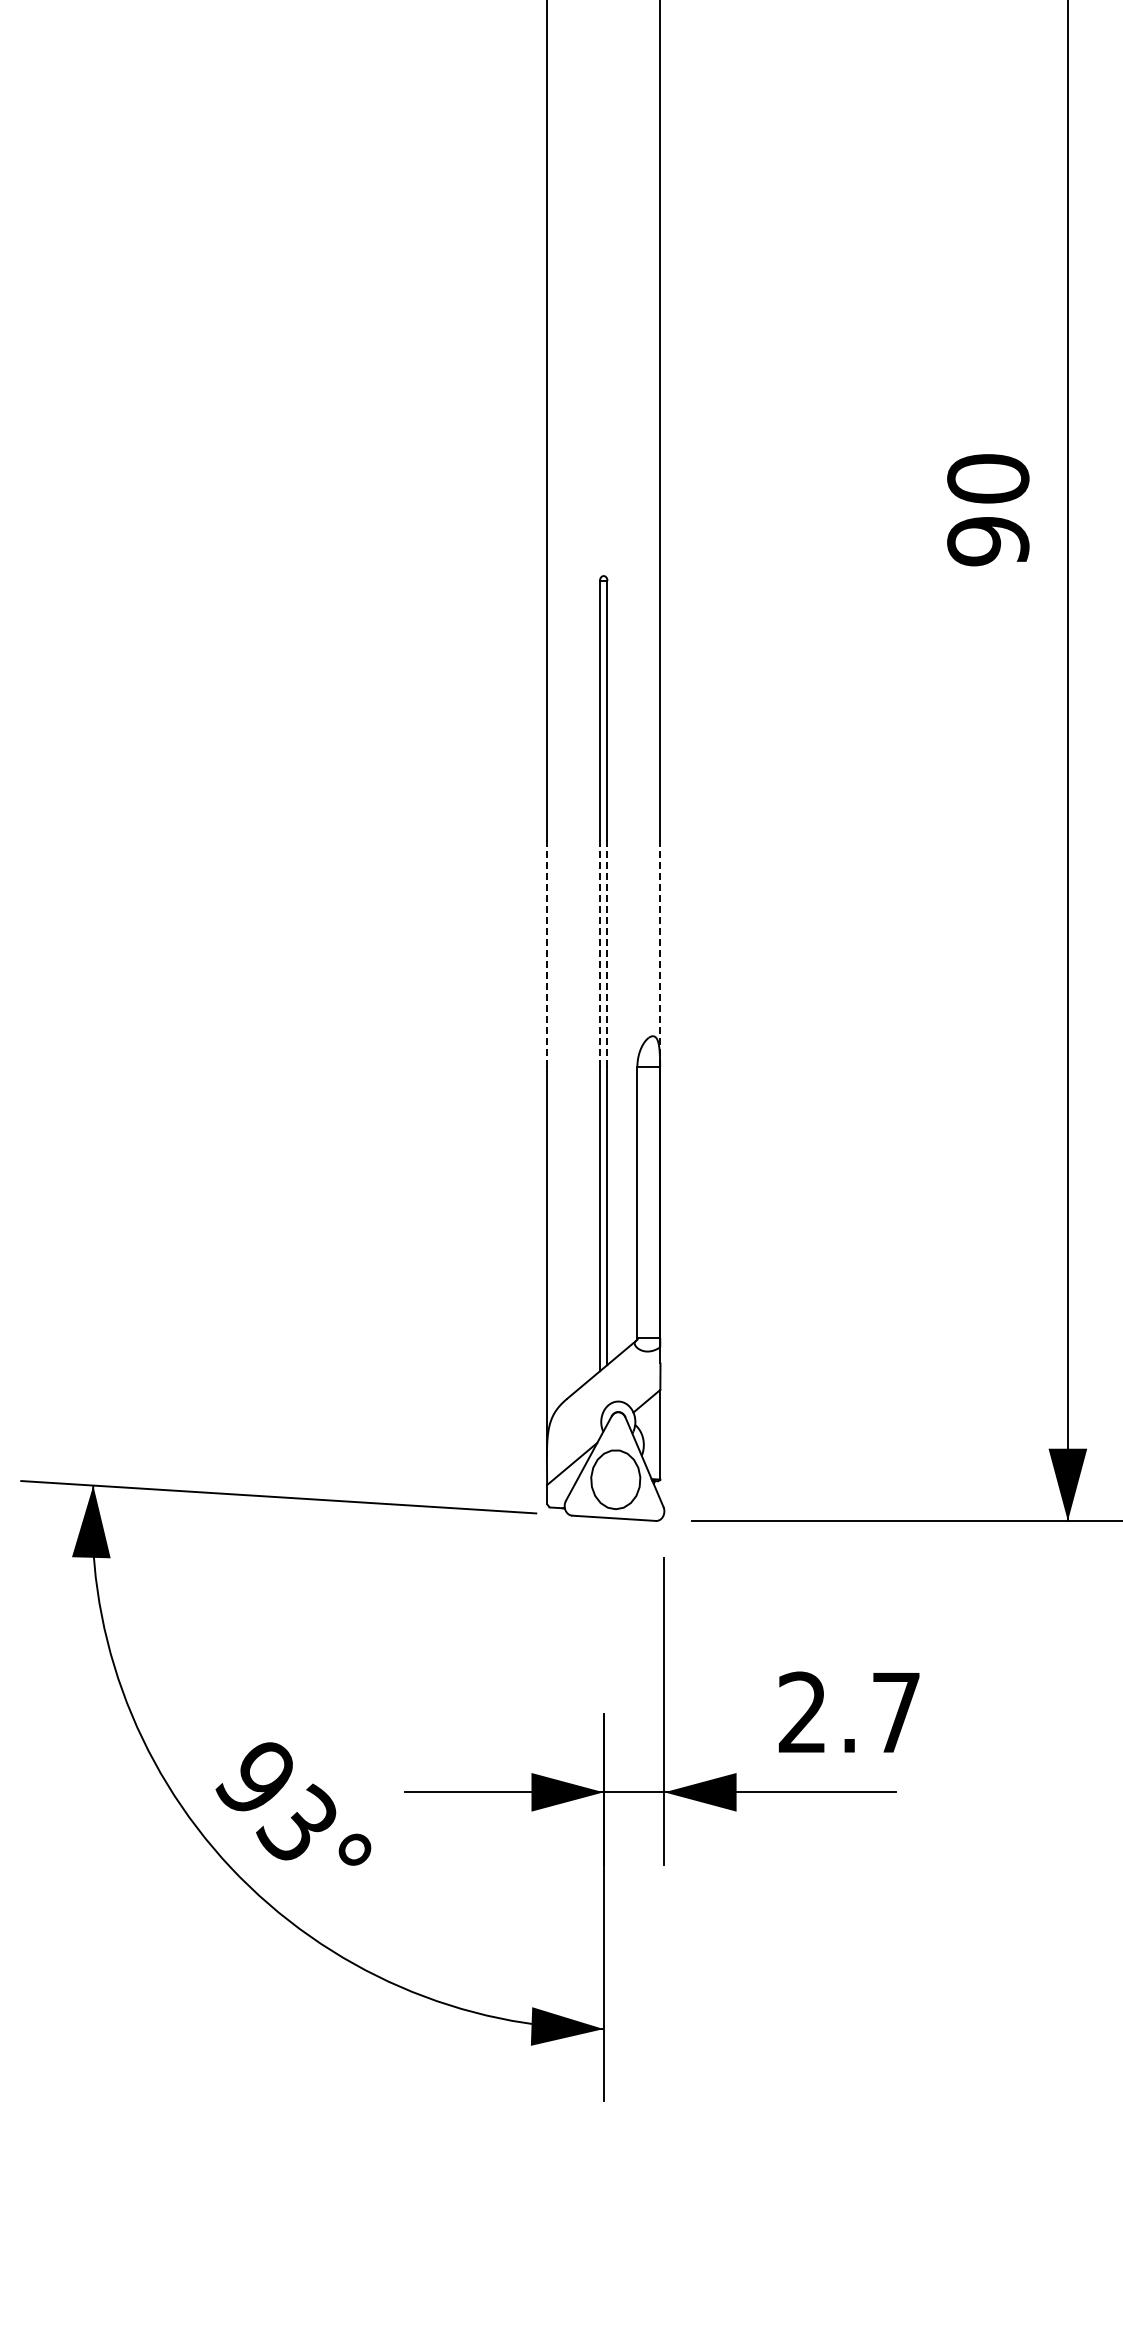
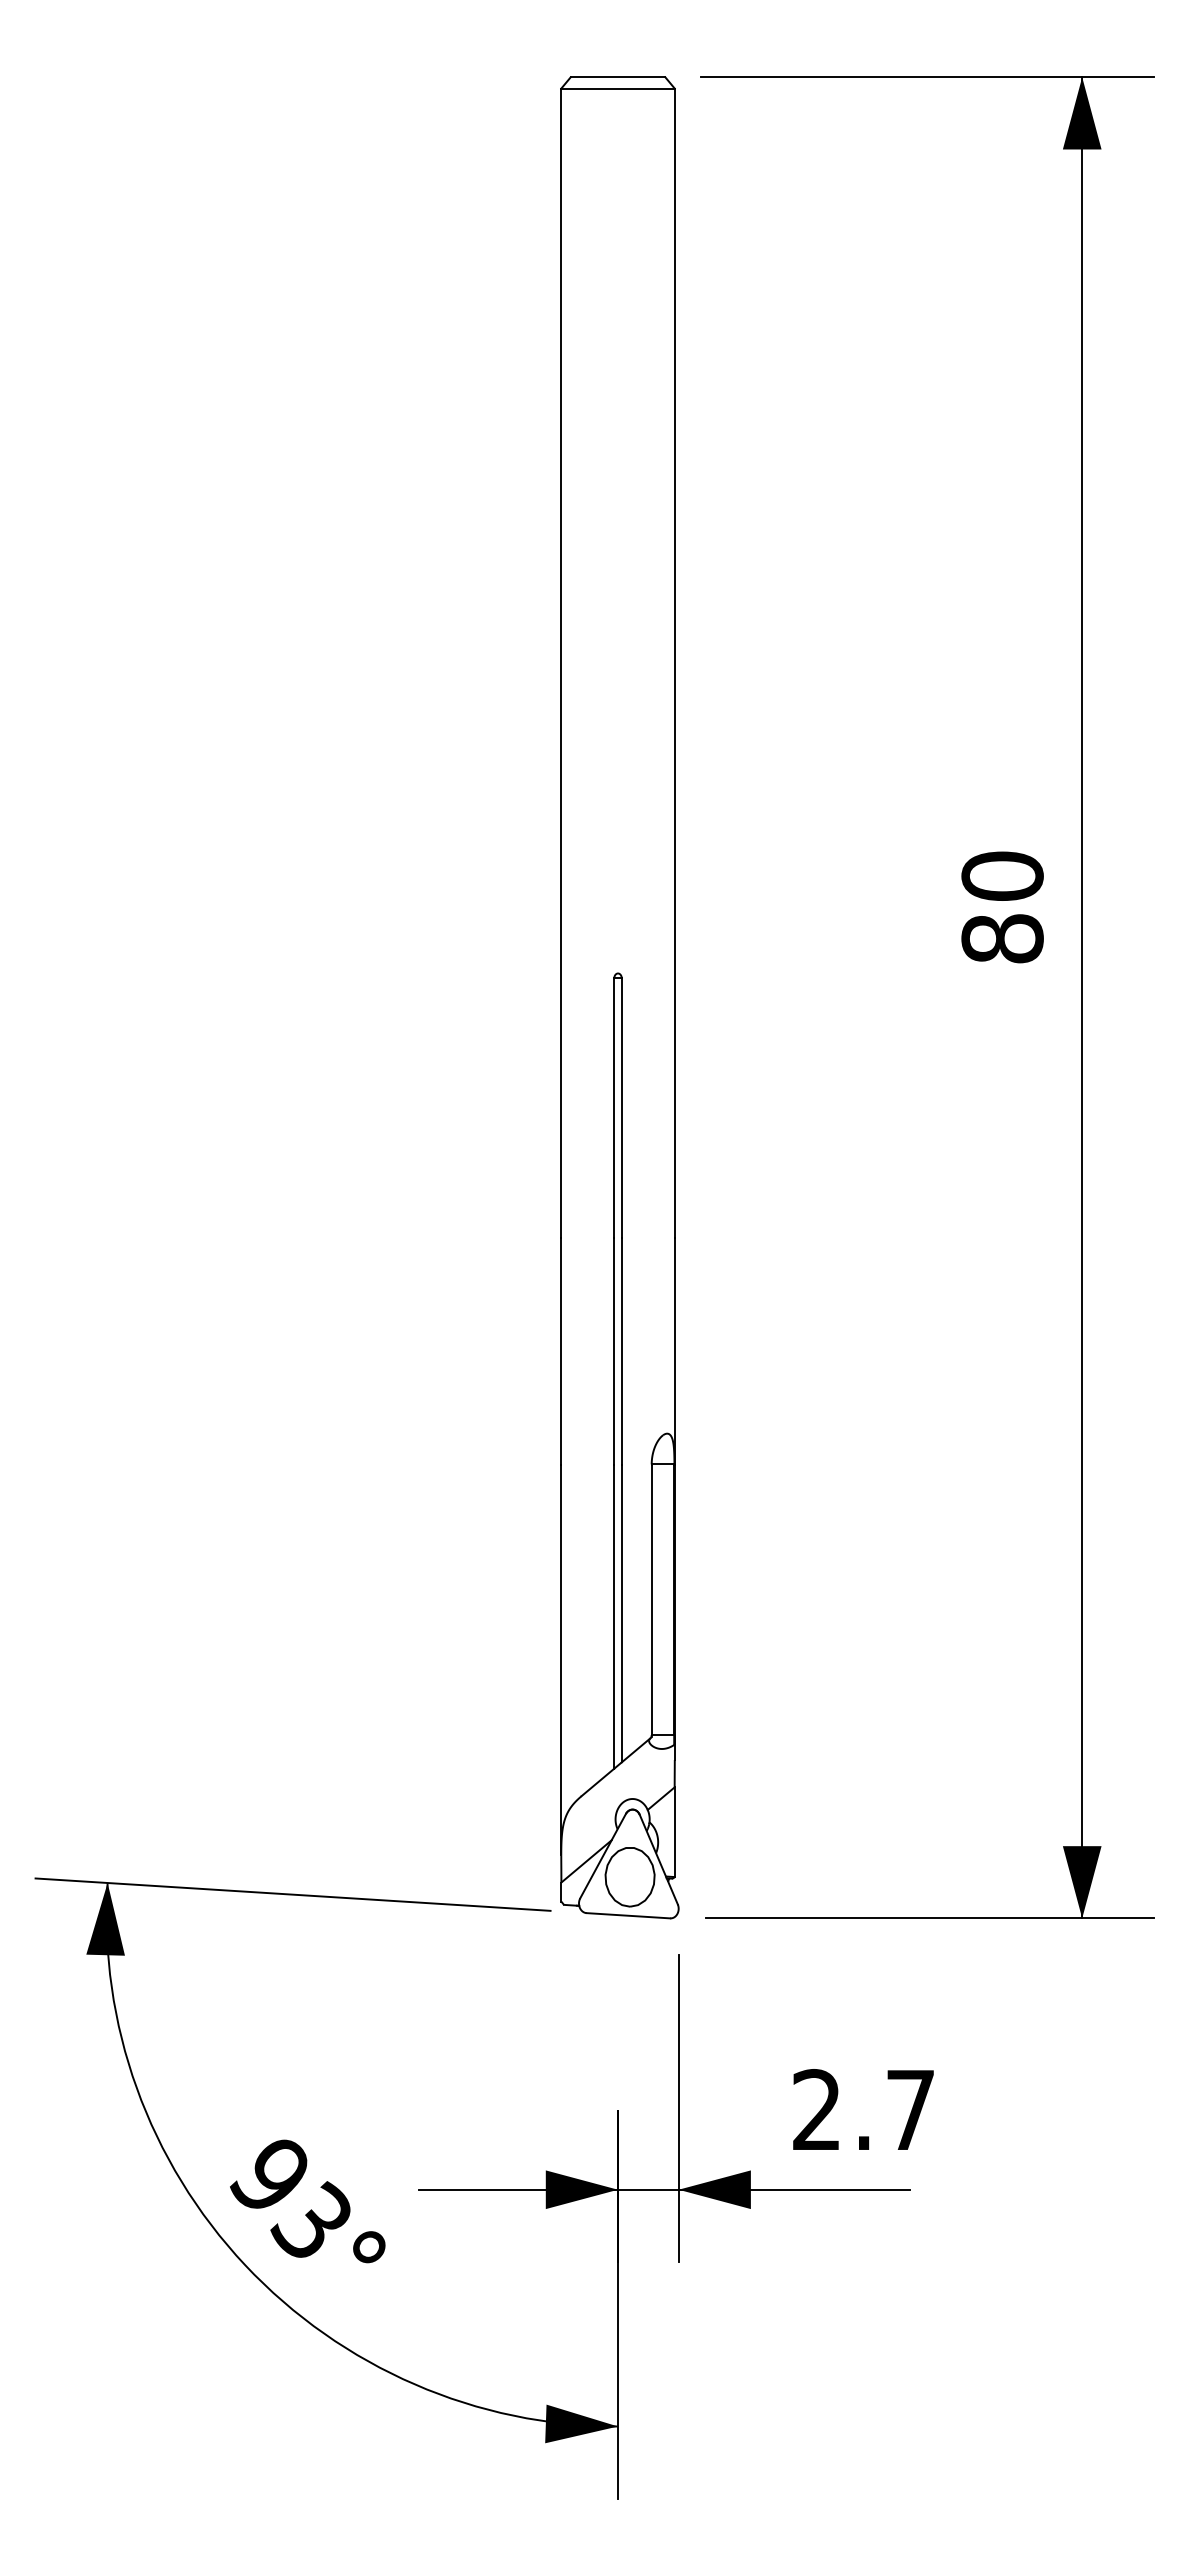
text: (988, 541) -> (1002, 938), 90 -> 80
line: (547, 954) -> (561, 1351), dashed -> solid
line: (600, 954) -> (614, 1351), dashed -> solid
line: (607, 954) -> (621, 1351), dashed -> solid
line: (660, 954) -> (674, 1351), dashed -> solid

